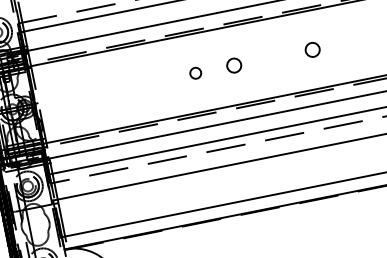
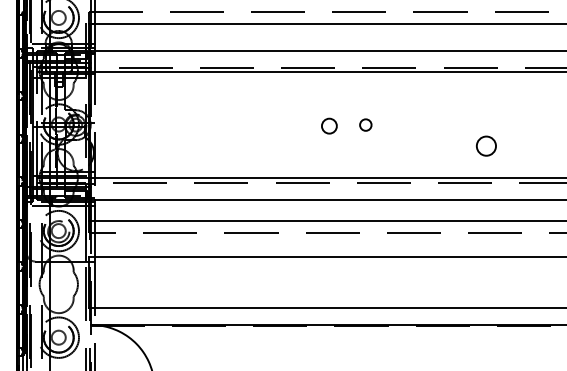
circle: (312, 49) -> (486, 145), moved
circle: (233, 65) -> (365, 124), size x0.6
circle: (195, 72) -> (329, 125), moved

